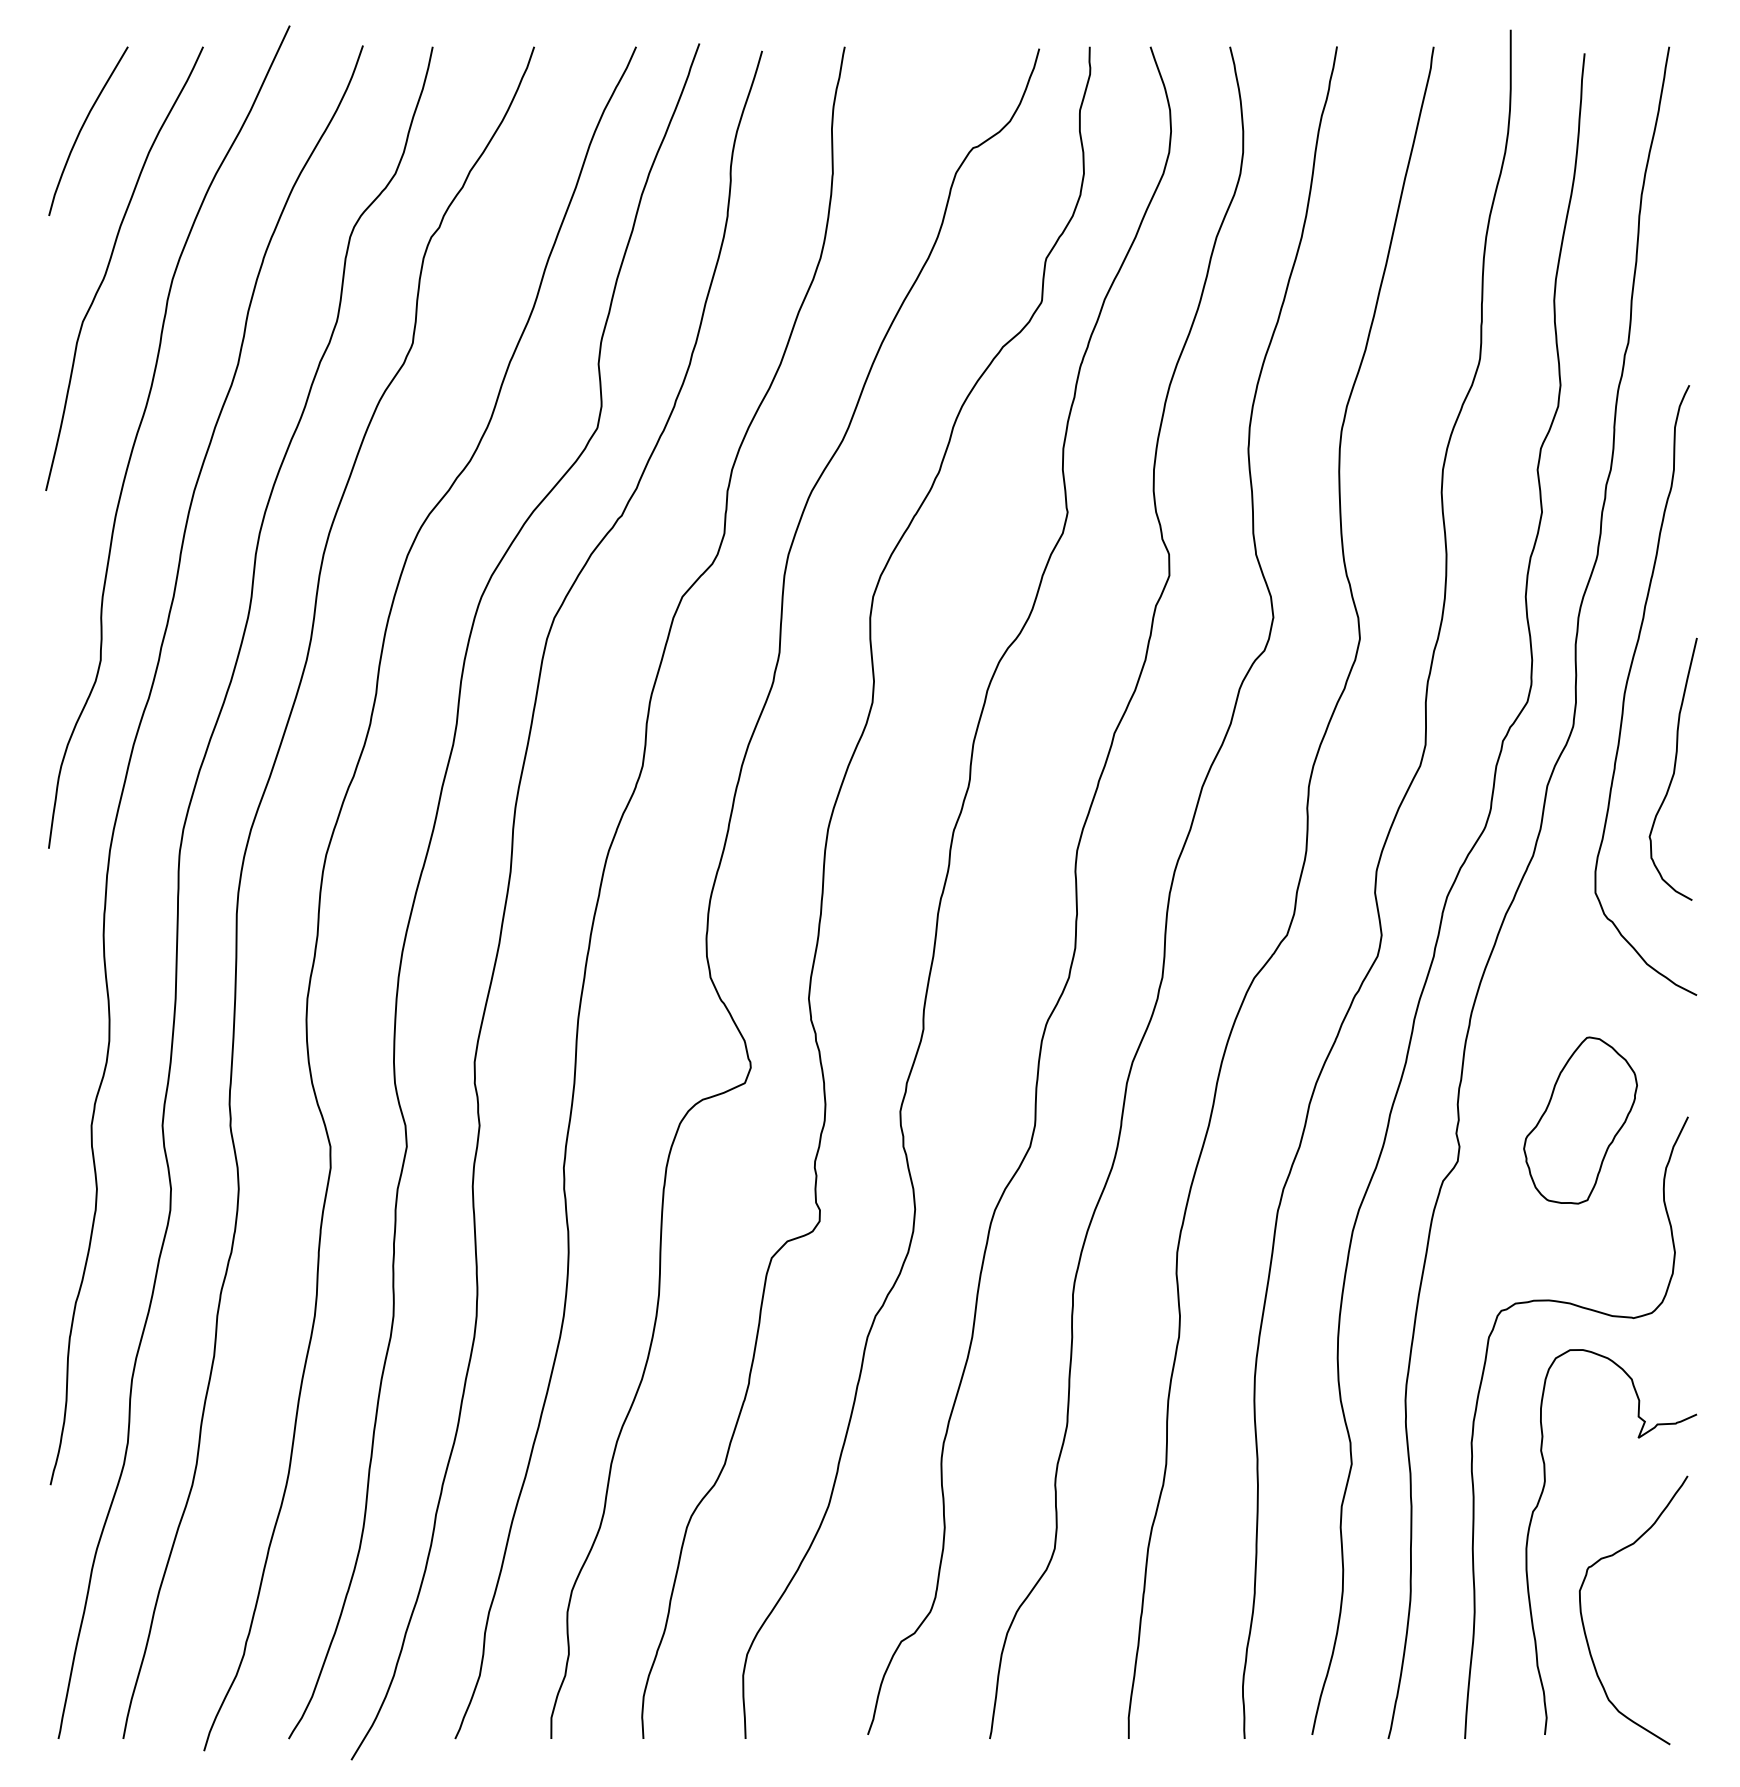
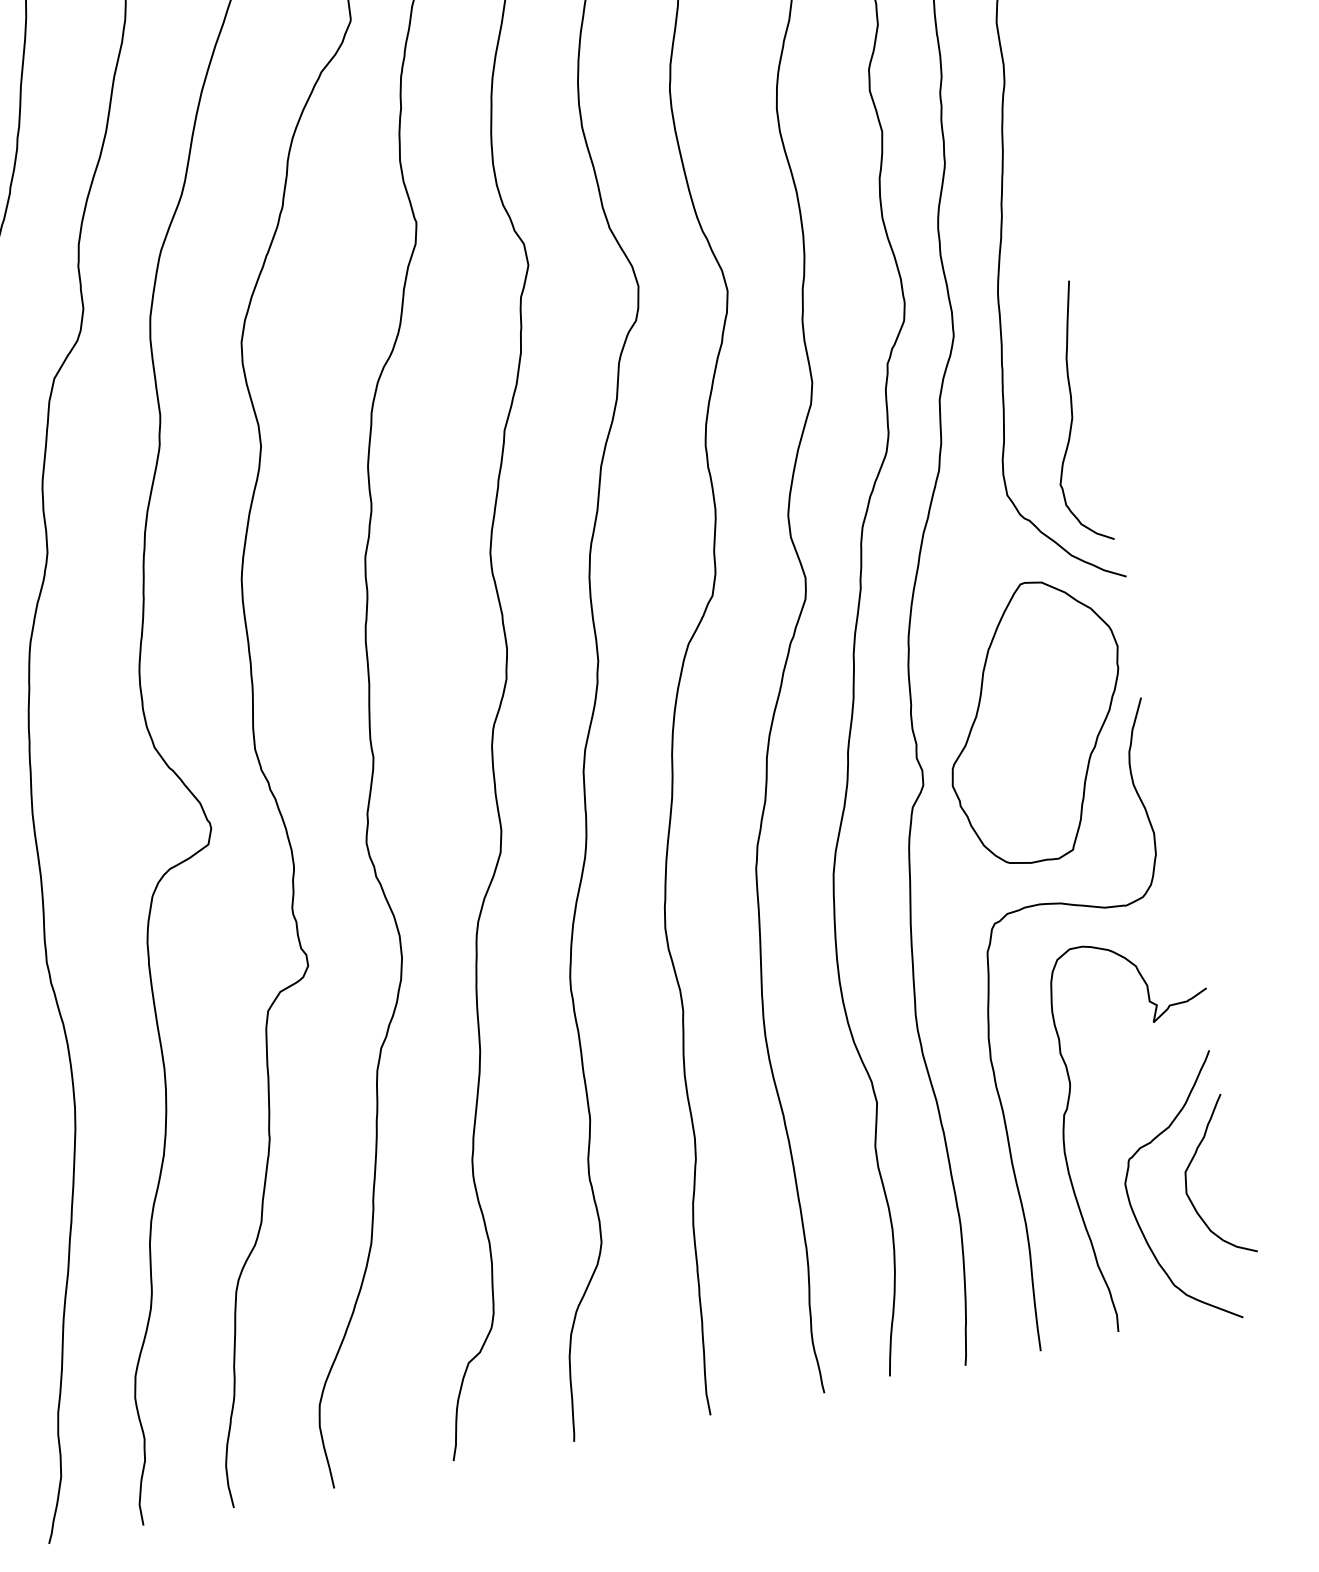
curve: (1673, 768) -> (1070, 413), moved
part: (1580, 1120) -> (1036, 721), size x1.67
curve: (1645, 1587) -> (1189, 1167), added

